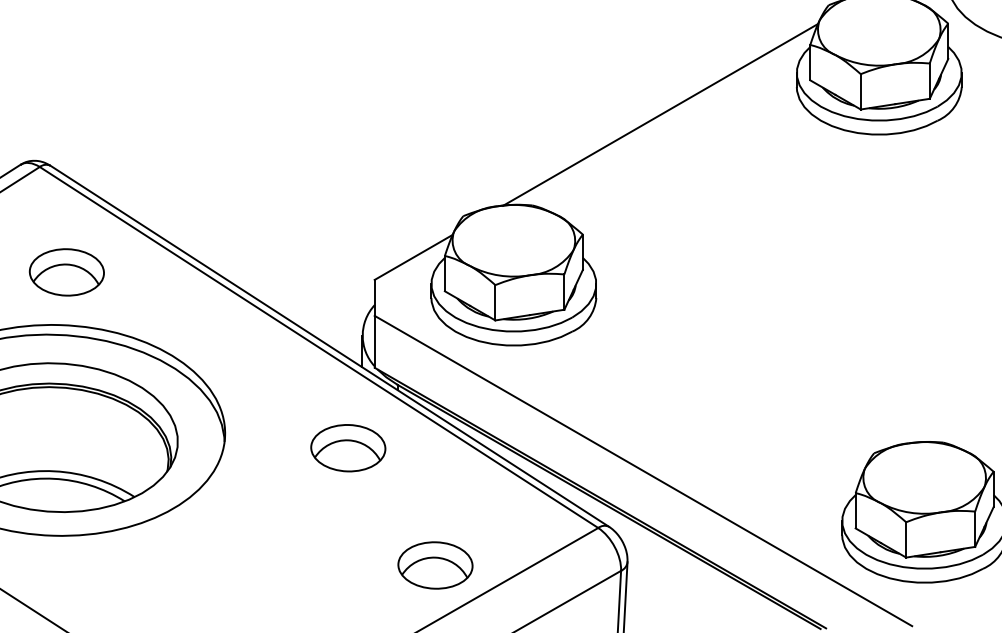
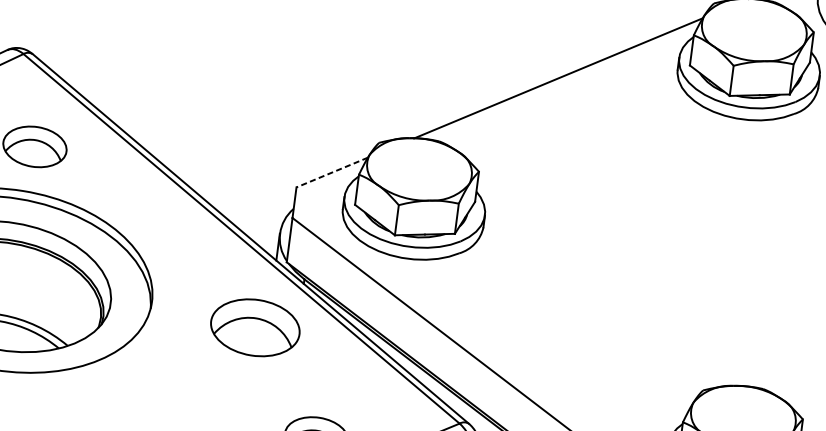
line: (413, 257) -> (332, 172), solid -> dashed
part: (348, 448) -> (255, 328), size x1.4

